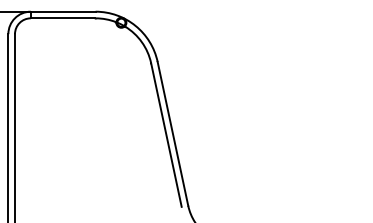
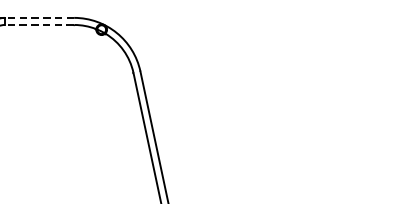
line: (62, 11) -> (38, 17), solid -> dashed
line: (62, 18) -> (38, 25), solid -> dashed

